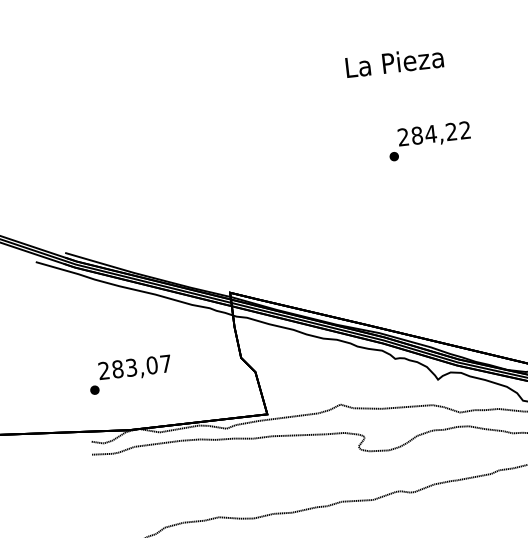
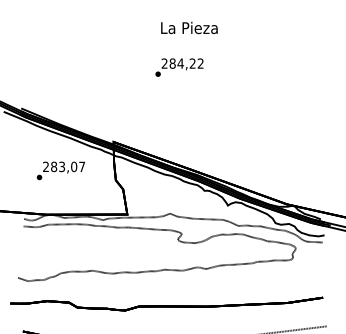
text: (394, 61) -> (189, 27), moved
text: (429, 140) -> (179, 67), moved
text: (129, 374) -> (60, 170), moved

